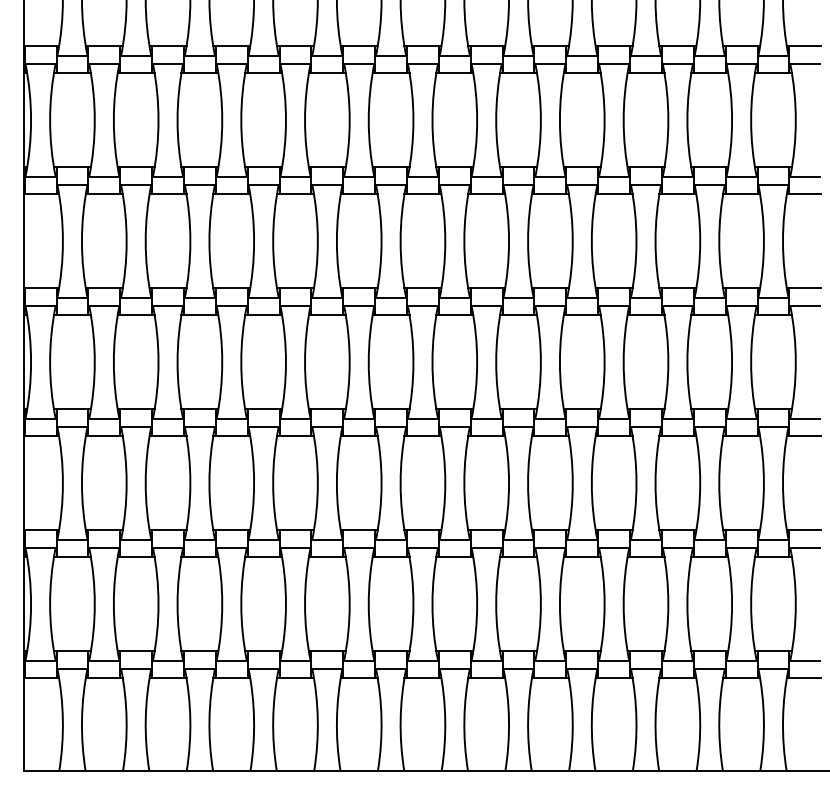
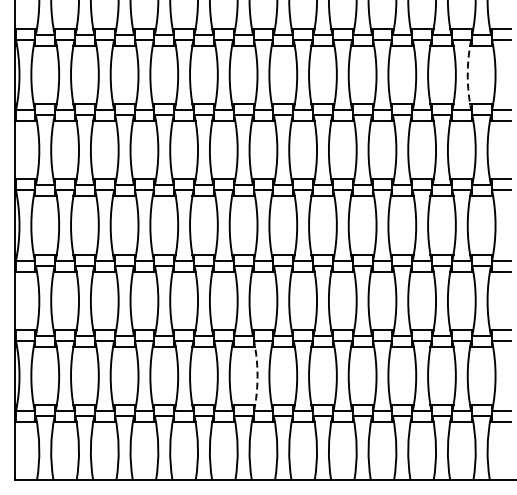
arc: (750, 119) -> (467, 74), solid -> dashed
arc: (413, 604) -> (257, 376), solid -> dashed

